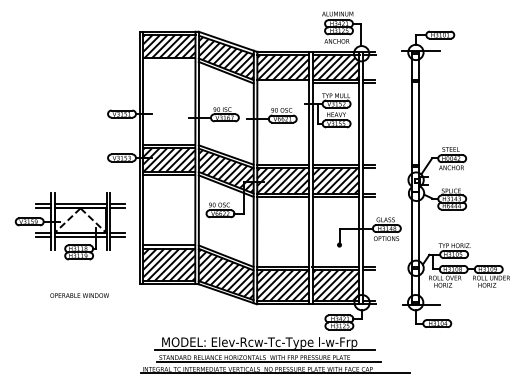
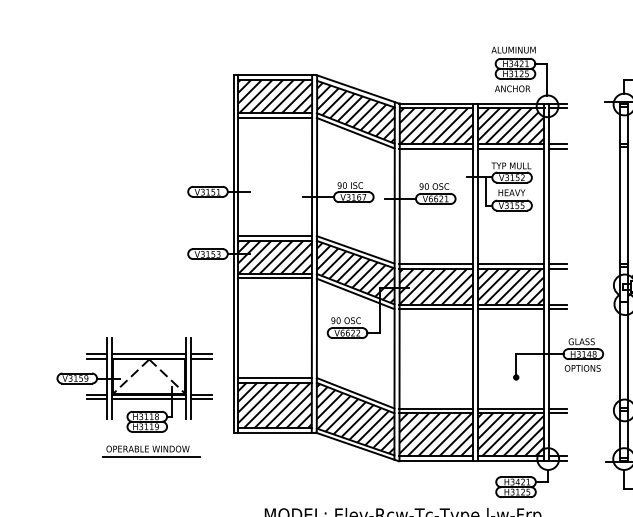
line: (169, 61) -> (275, 117), added
line: (283, 83) -> (436, 148), added
part: (69, 226) -> (133, 385), moved
line: (81, 300) -> (150, 456), added

